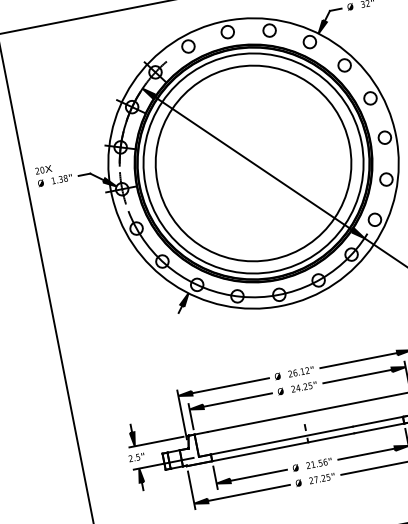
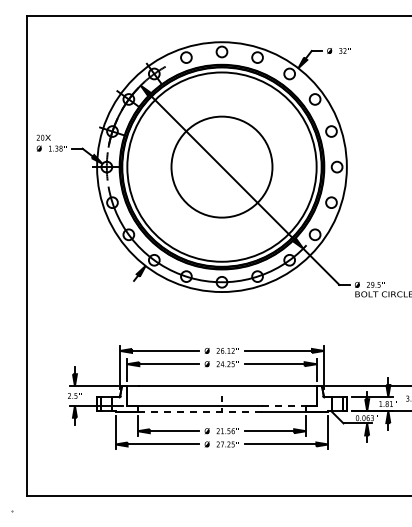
circle: (252, 162) -> (221, 166), size x0.6
line: (378, 421) -> (284, 405), solid -> dashed
line: (283, 447) -> (200, 411), solid -> dashed

